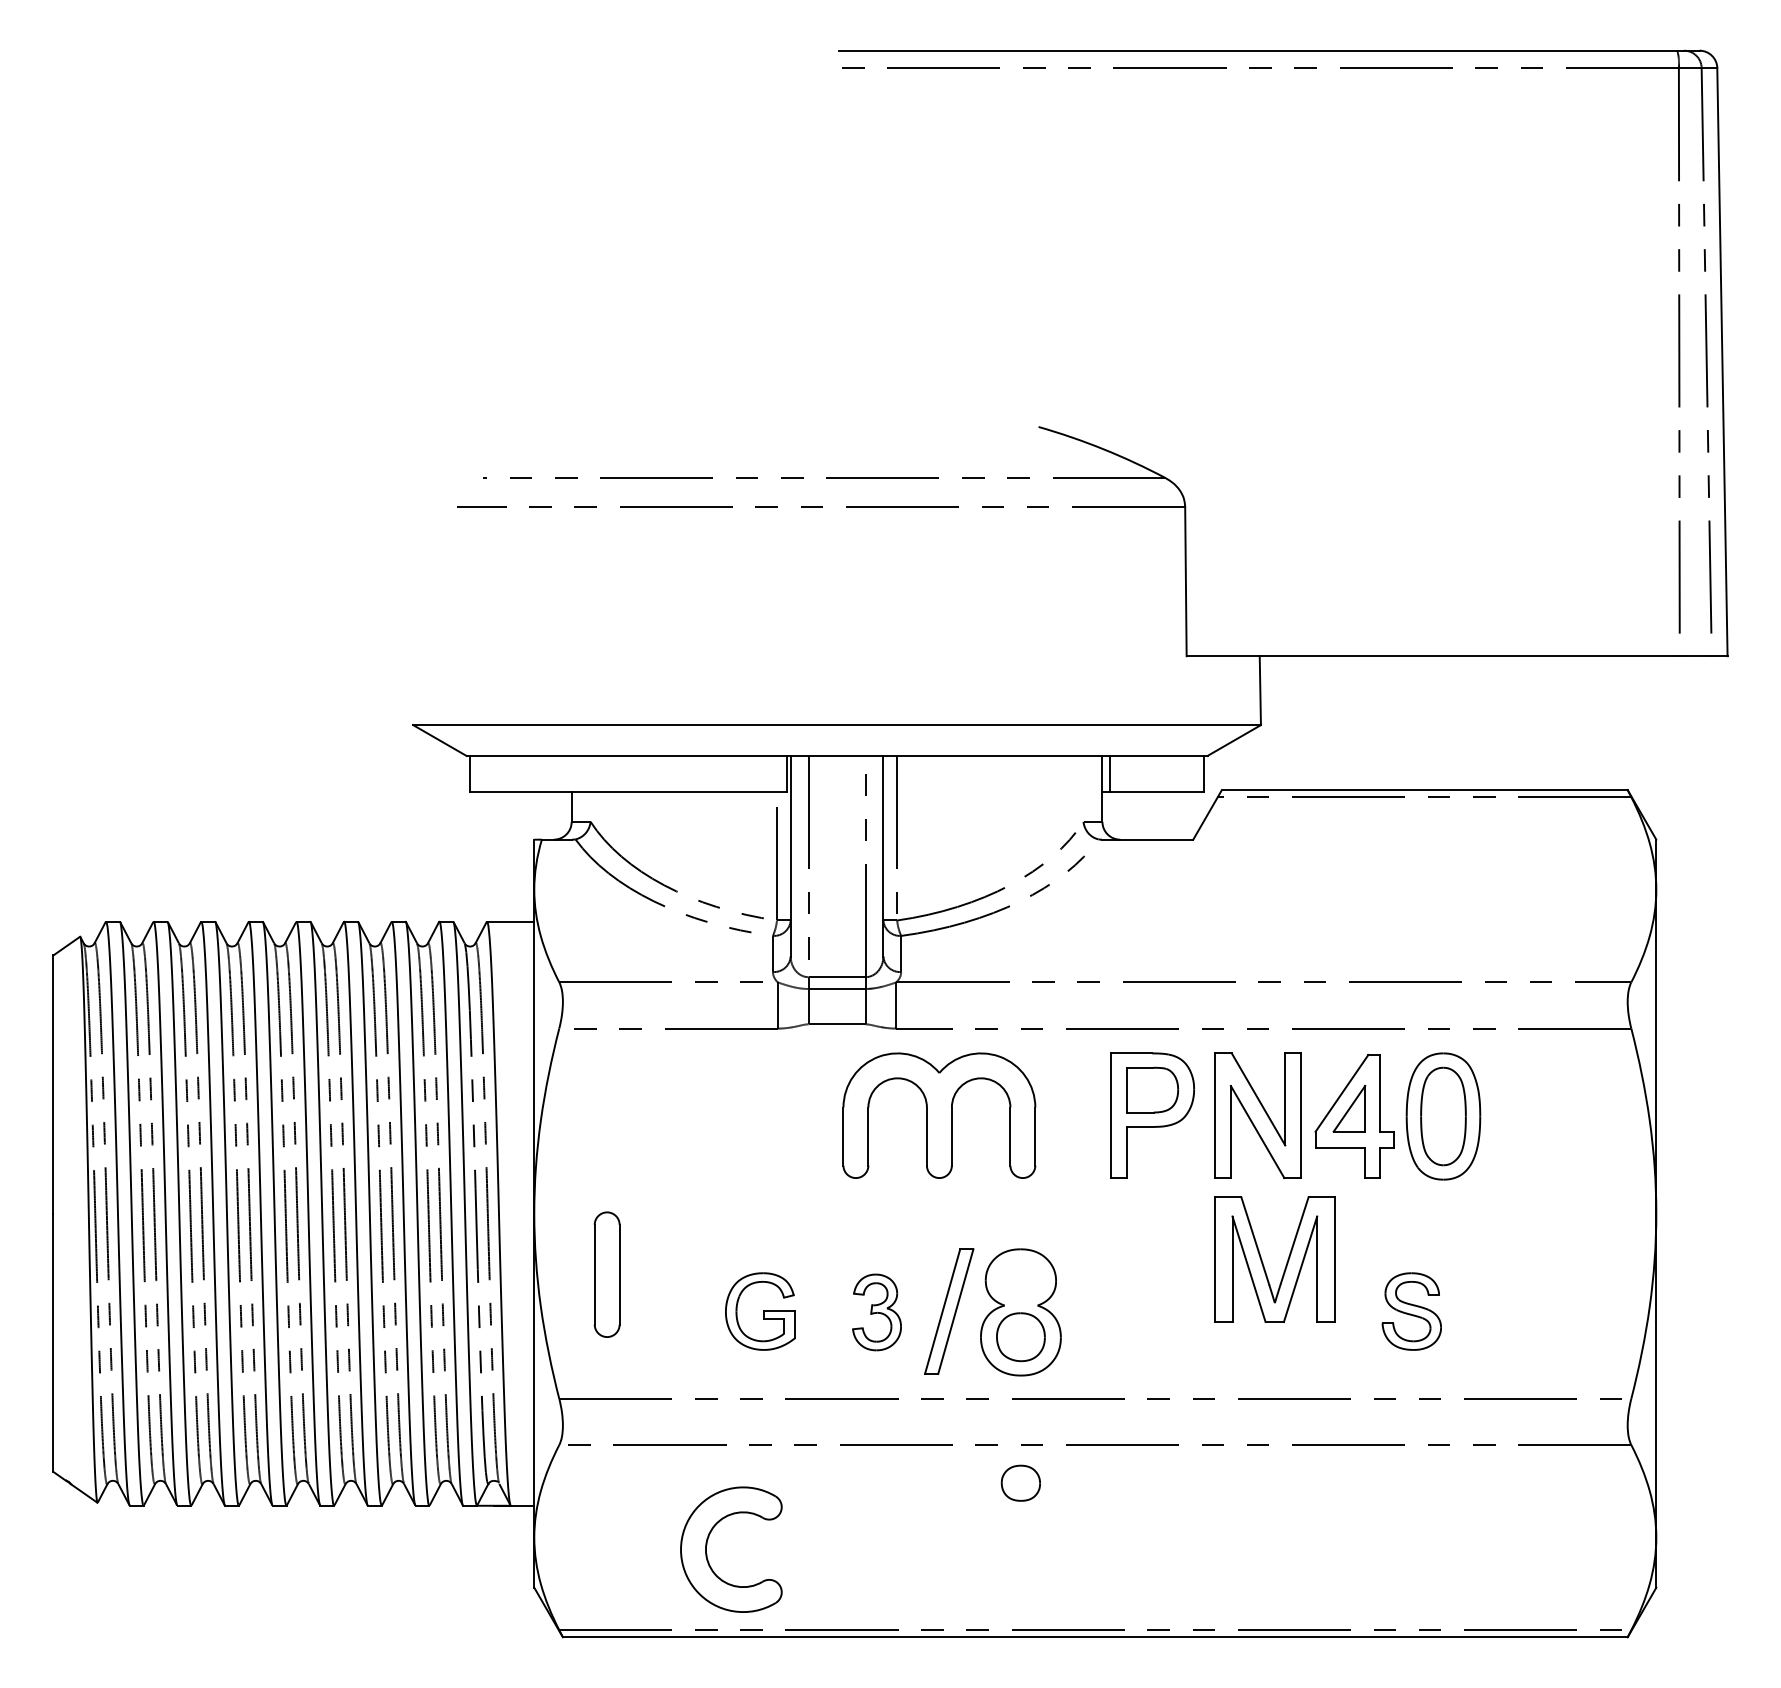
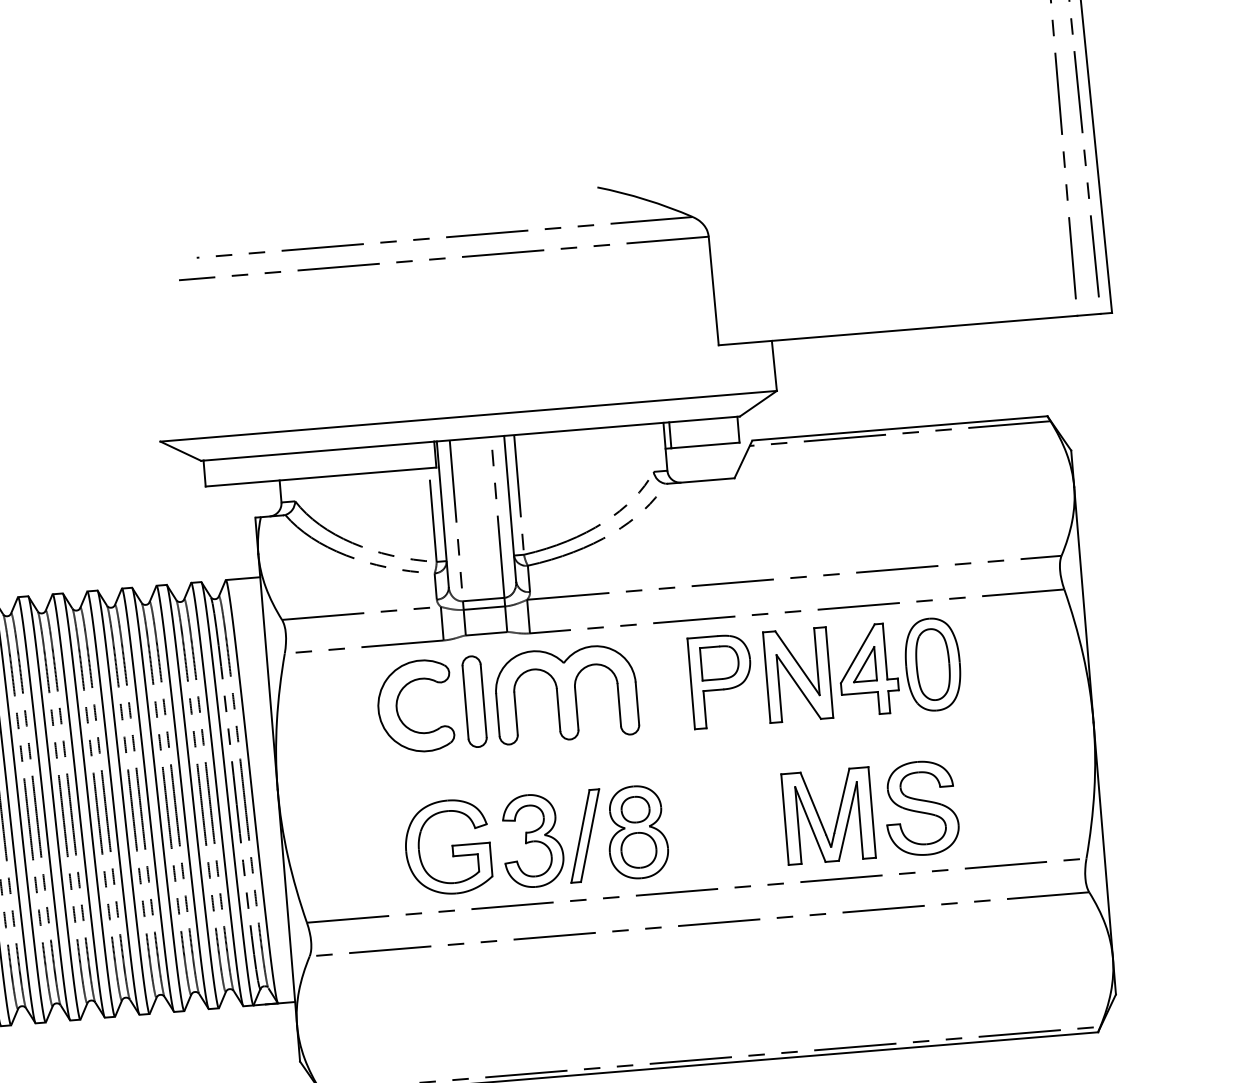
part: (1263, 1262) -> (820, 818), moved
part: (606, 1274) -> (474, 701), moved
part: (760, 1311) -> (448, 847), size x1.67
part: (1411, 1311) -> (921, 808), size x1.67
part: (876, 1312) -> (532, 841), size x1.67
part: (1020, 1482) -> (635, 809), moved
part: (707, 1545) -> (397, 704), moved

